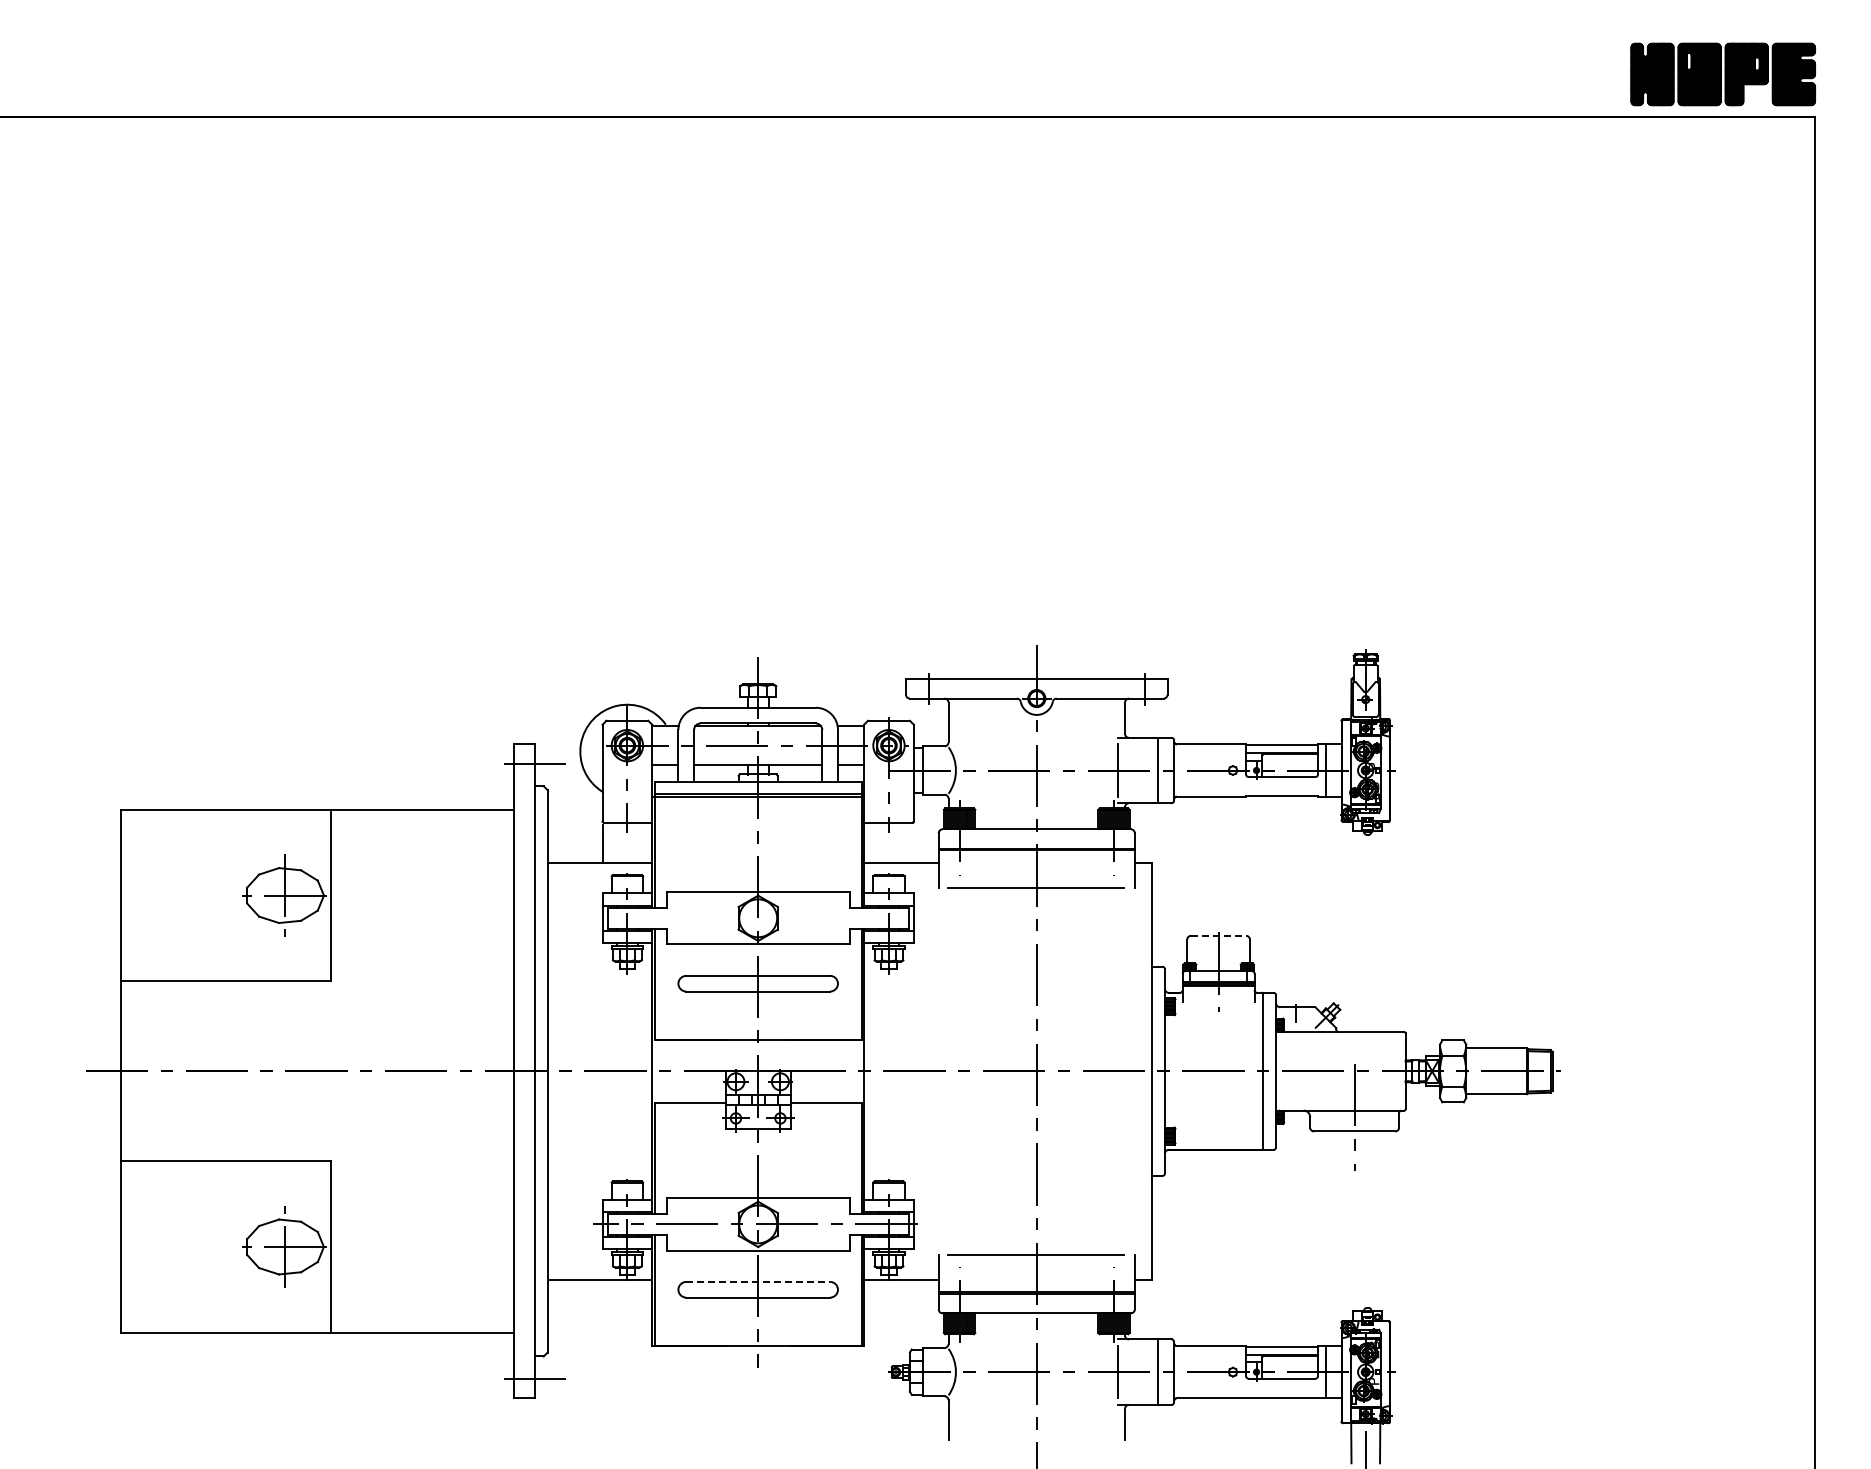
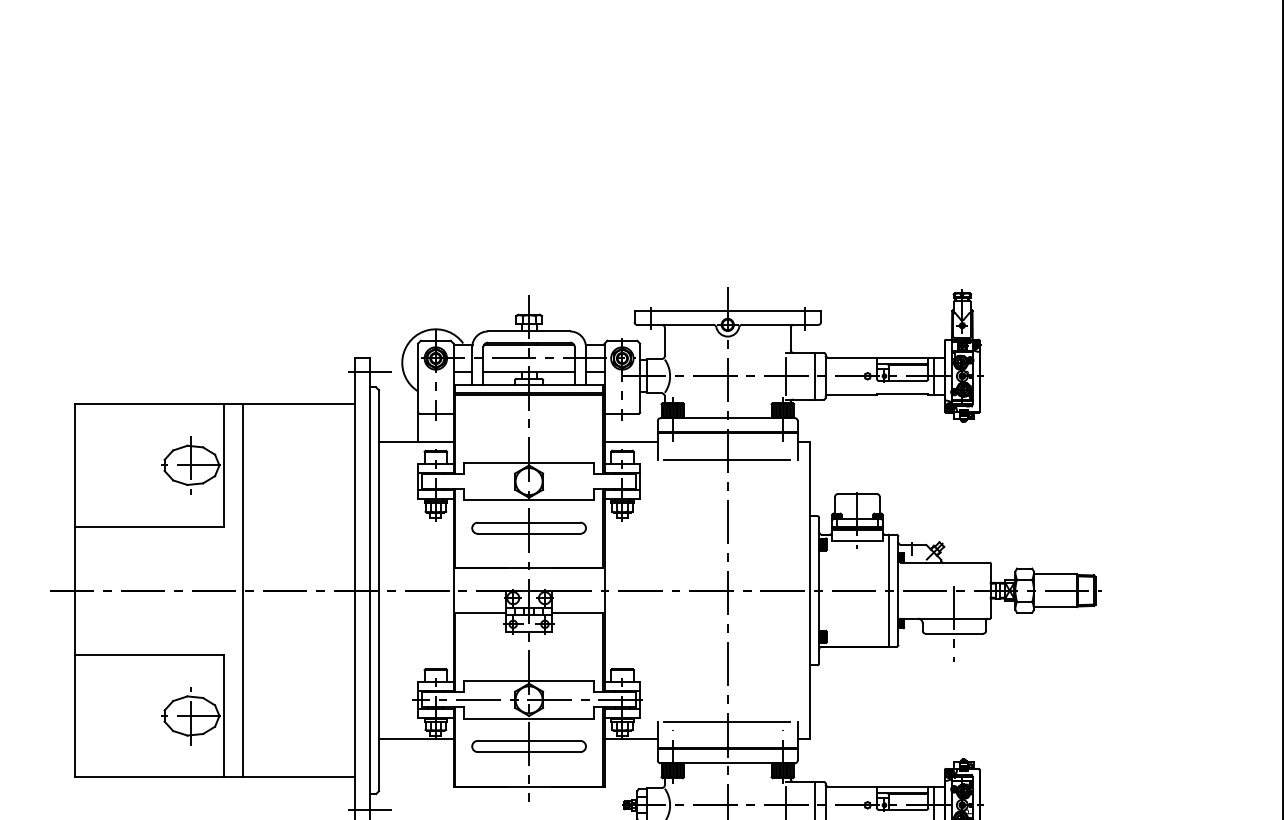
line: (1219, 935) -> (858, 493), dashed -> solid
line: (1218, 1001) -> (857, 540), added
line: (356, 1070) -> (242, 590), added
line: (758, 1281) -> (529, 740), dashed -> solid

